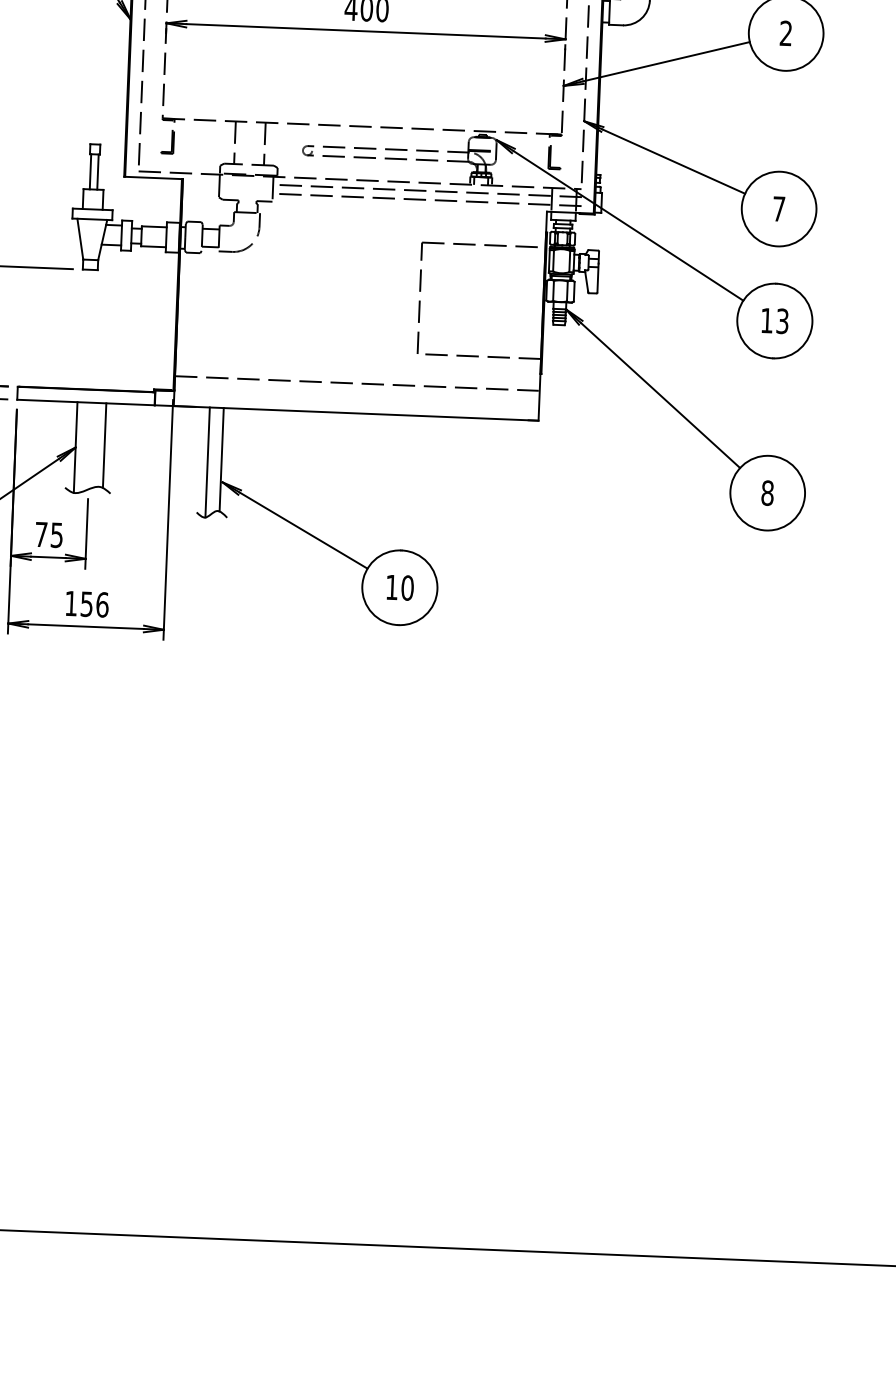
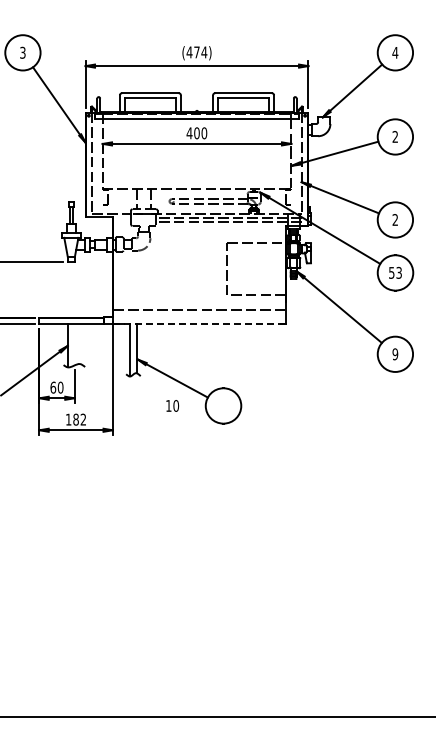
text: (777, 207) -> (394, 219), 7 -> 2
text: (766, 319) -> (391, 272), 13 -> 53
line: (355, 413) -> (199, 324), solid -> dashed
line: (104, 445) -> (81, 344), removed
text: (767, 493) -> (395, 354), 8 -> 9
text: (48, 534) -> (56, 387), 75 -> 60
text: (399, 586) -> (172, 405), moved
text: (94, 604) -> (79, 419), 156 -> 182

